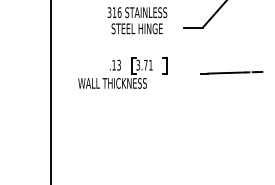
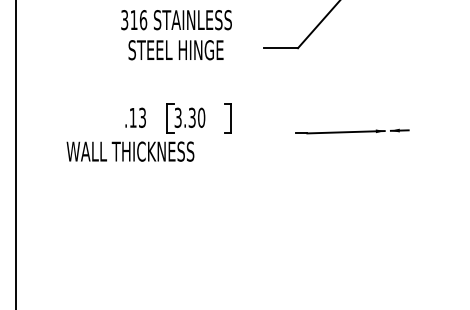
text: (148, 64) -> (197, 116), 3.71 -> 3.30

